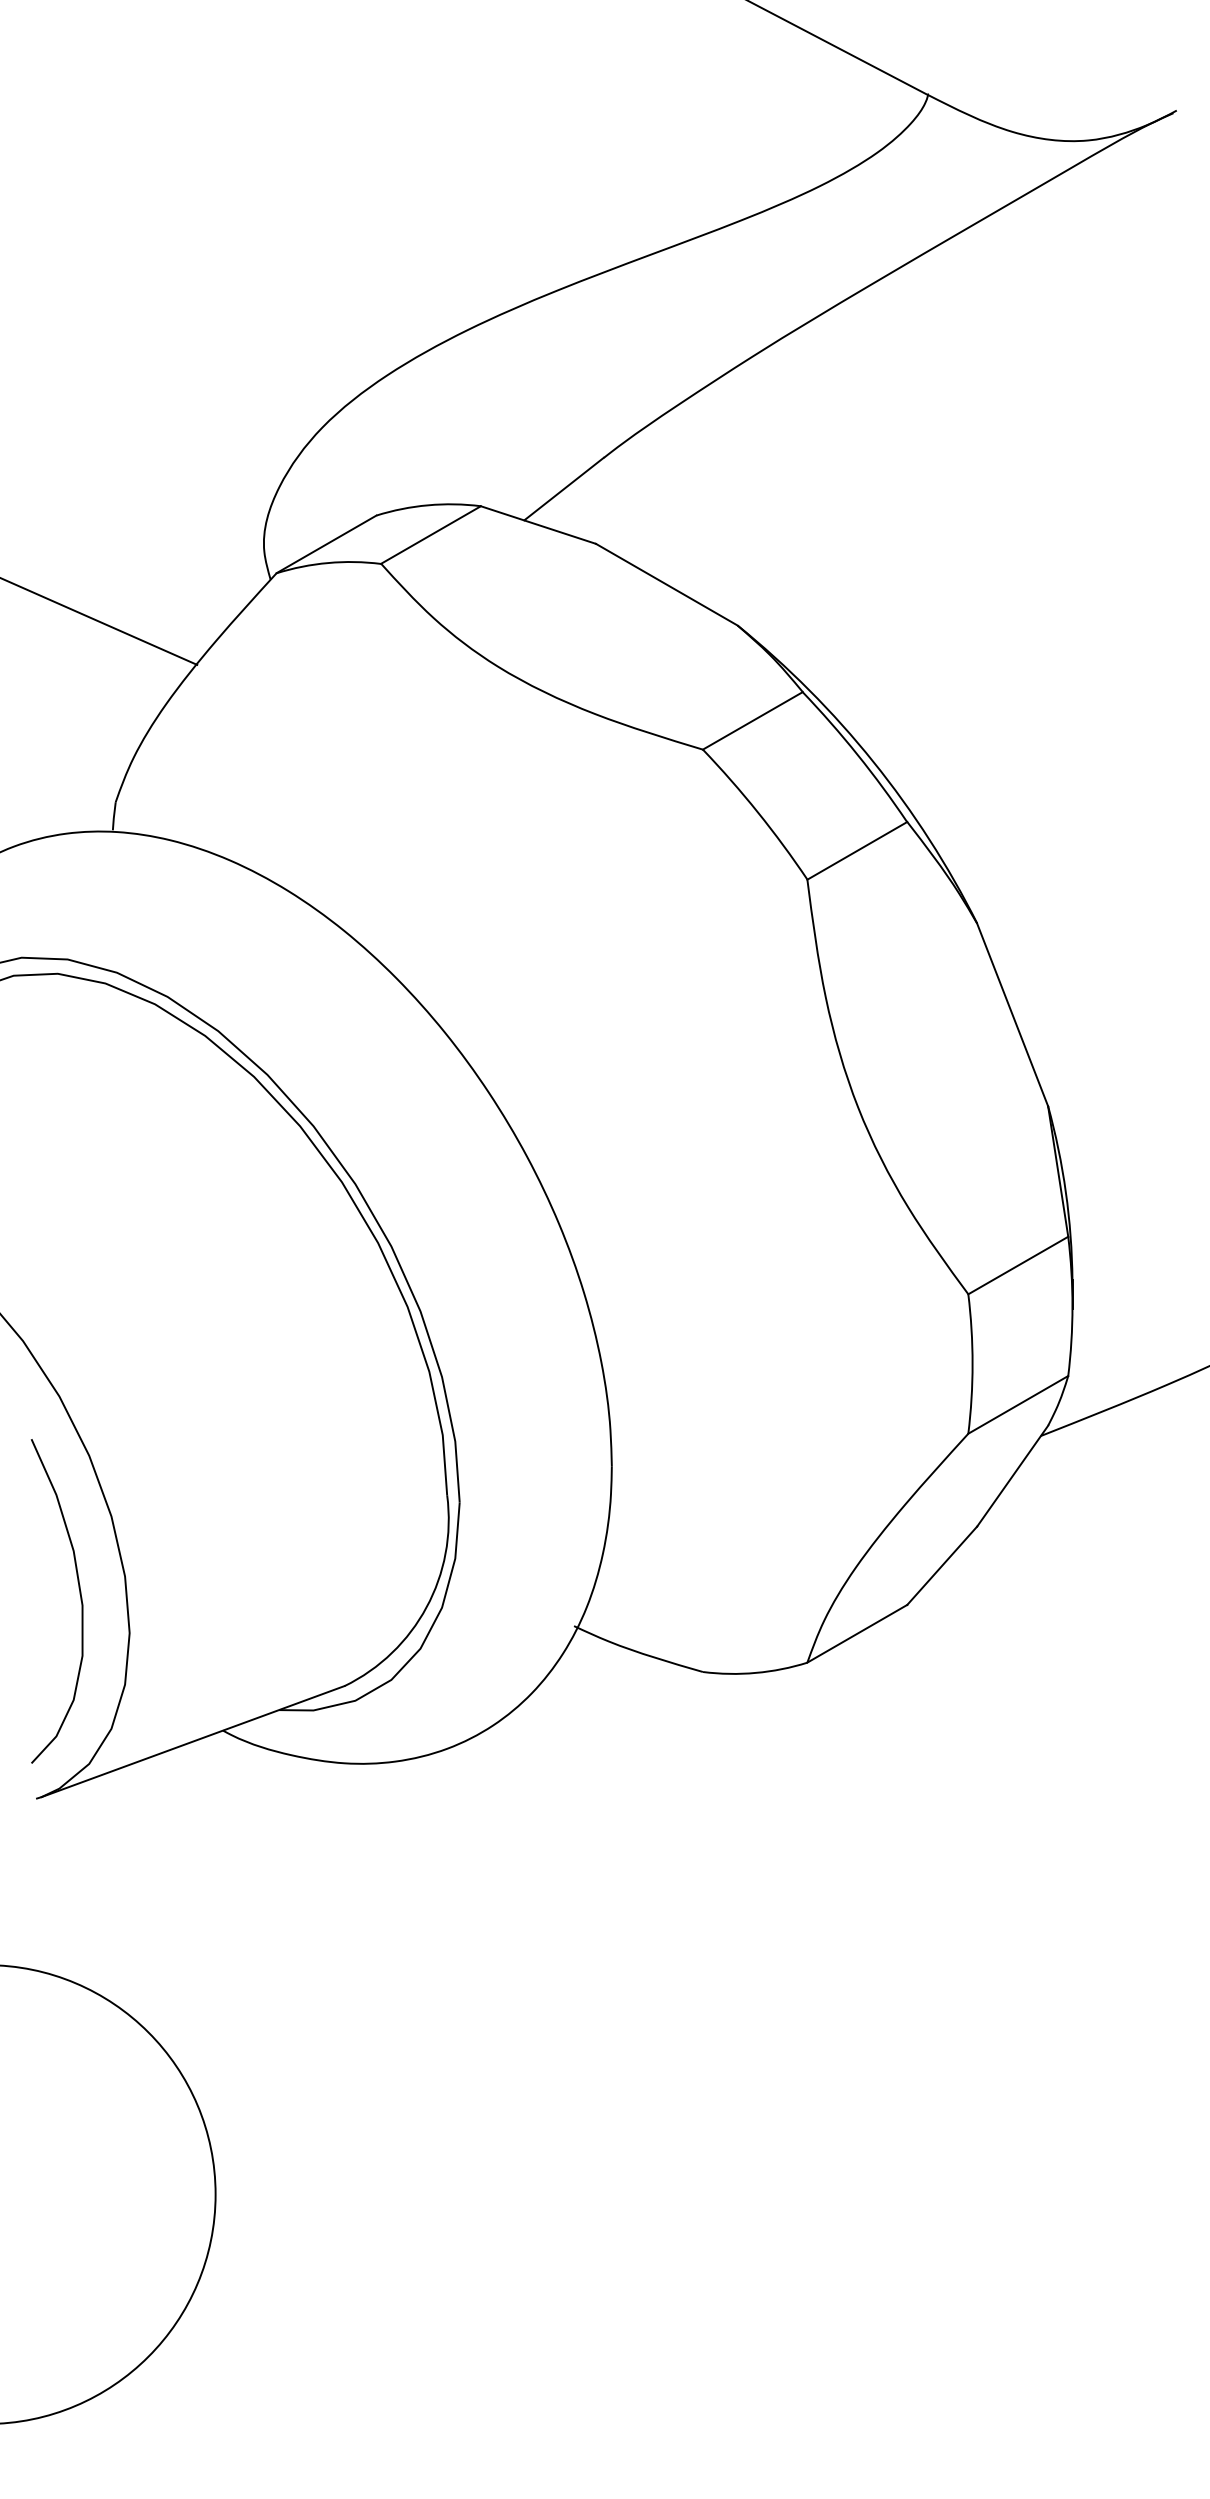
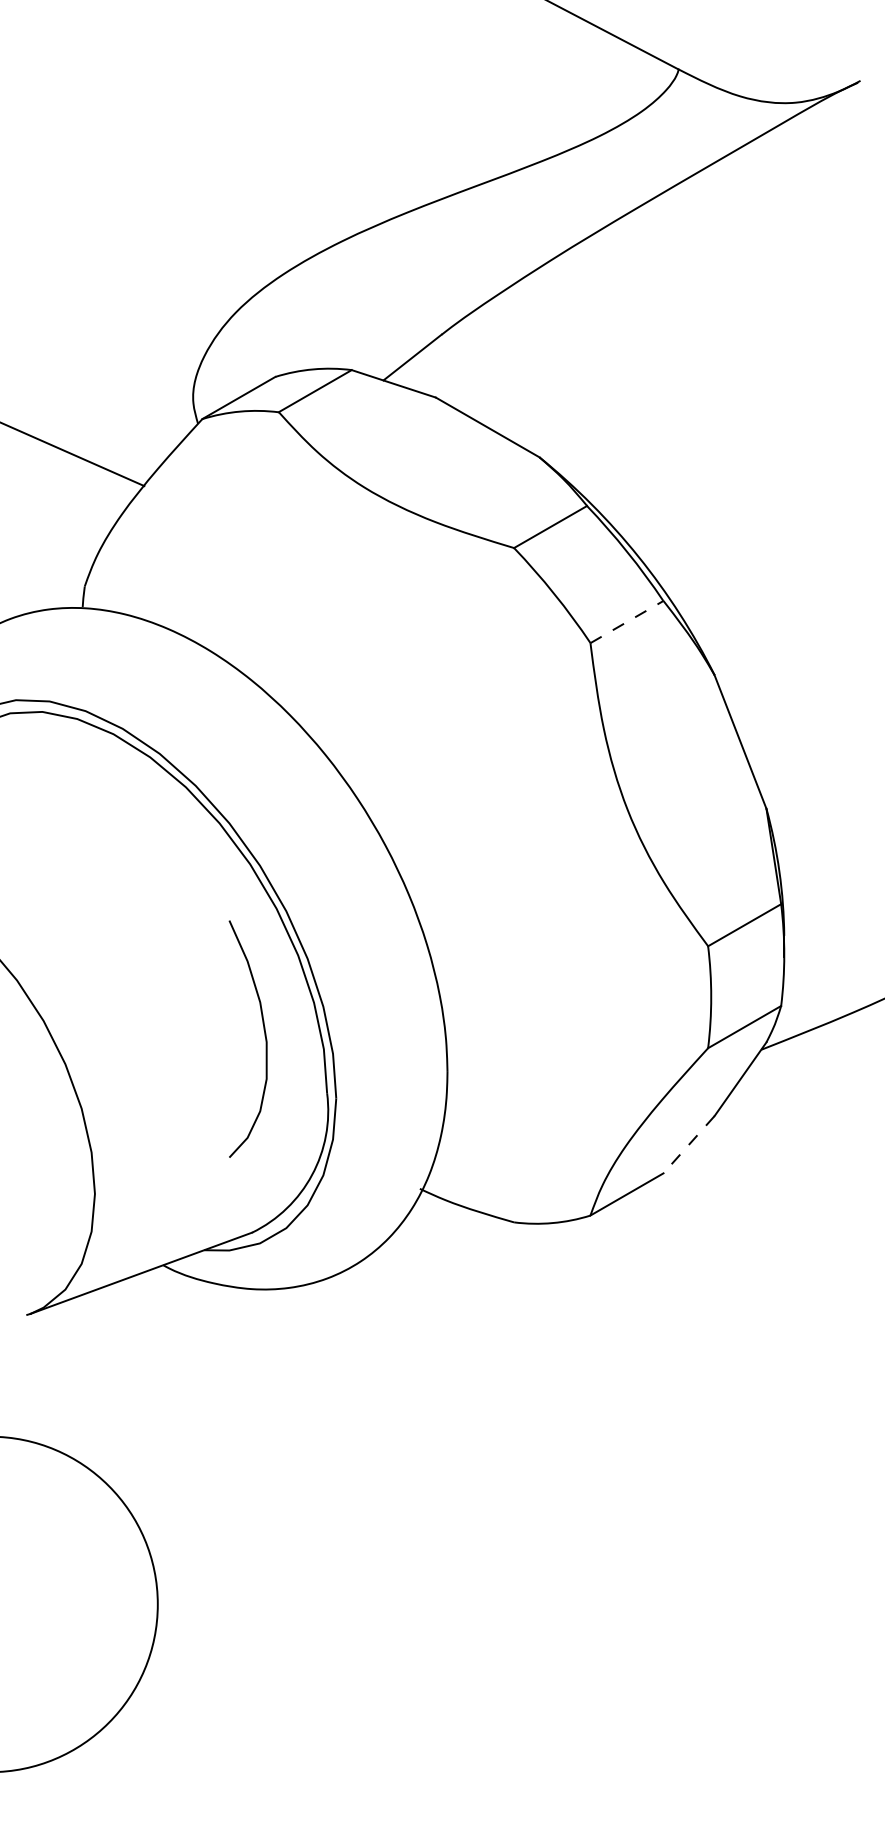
line: (857, 850) -> (627, 621), solid -> dashed
line: (942, 1565) -> (689, 1144), solid -> dashed
curve: (80, 1600) -> (265, 1038), moved

